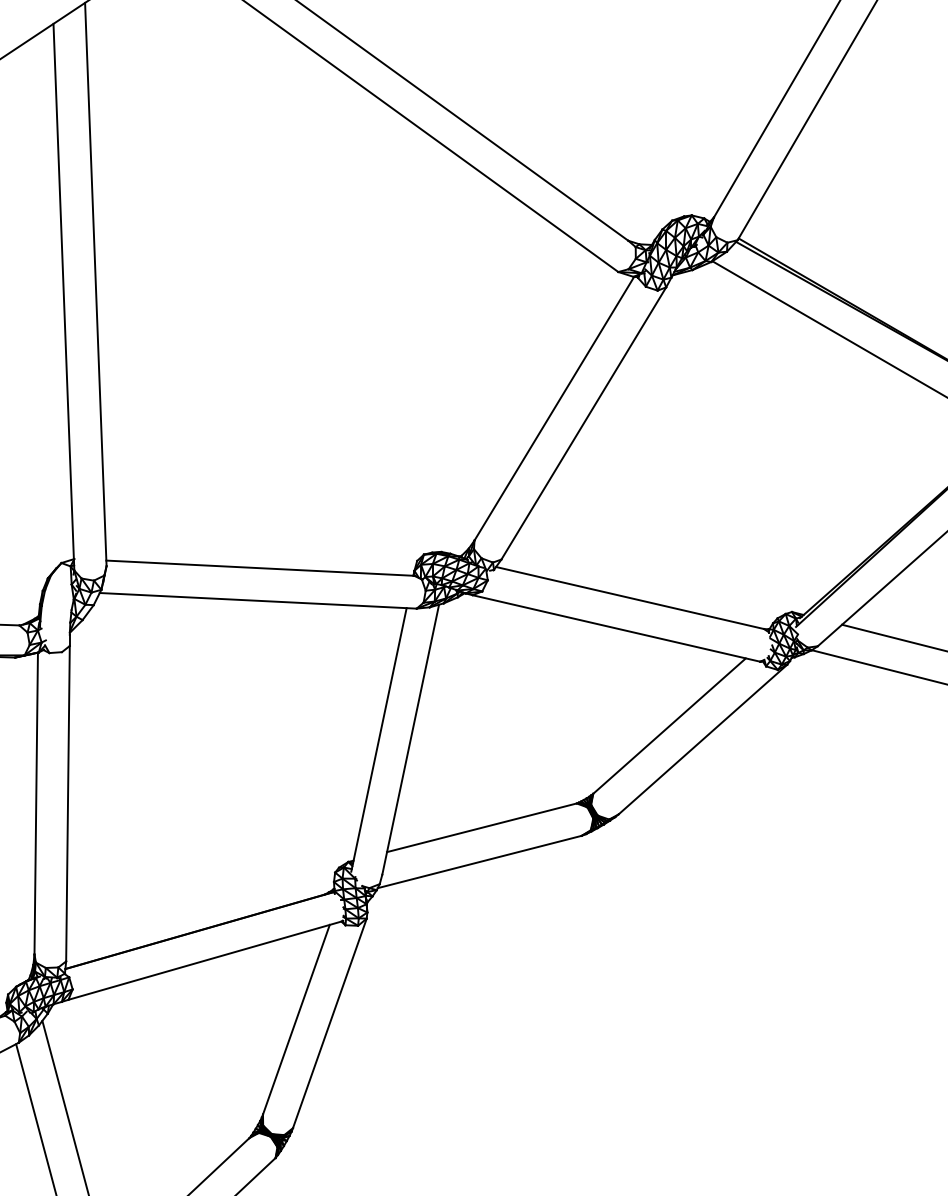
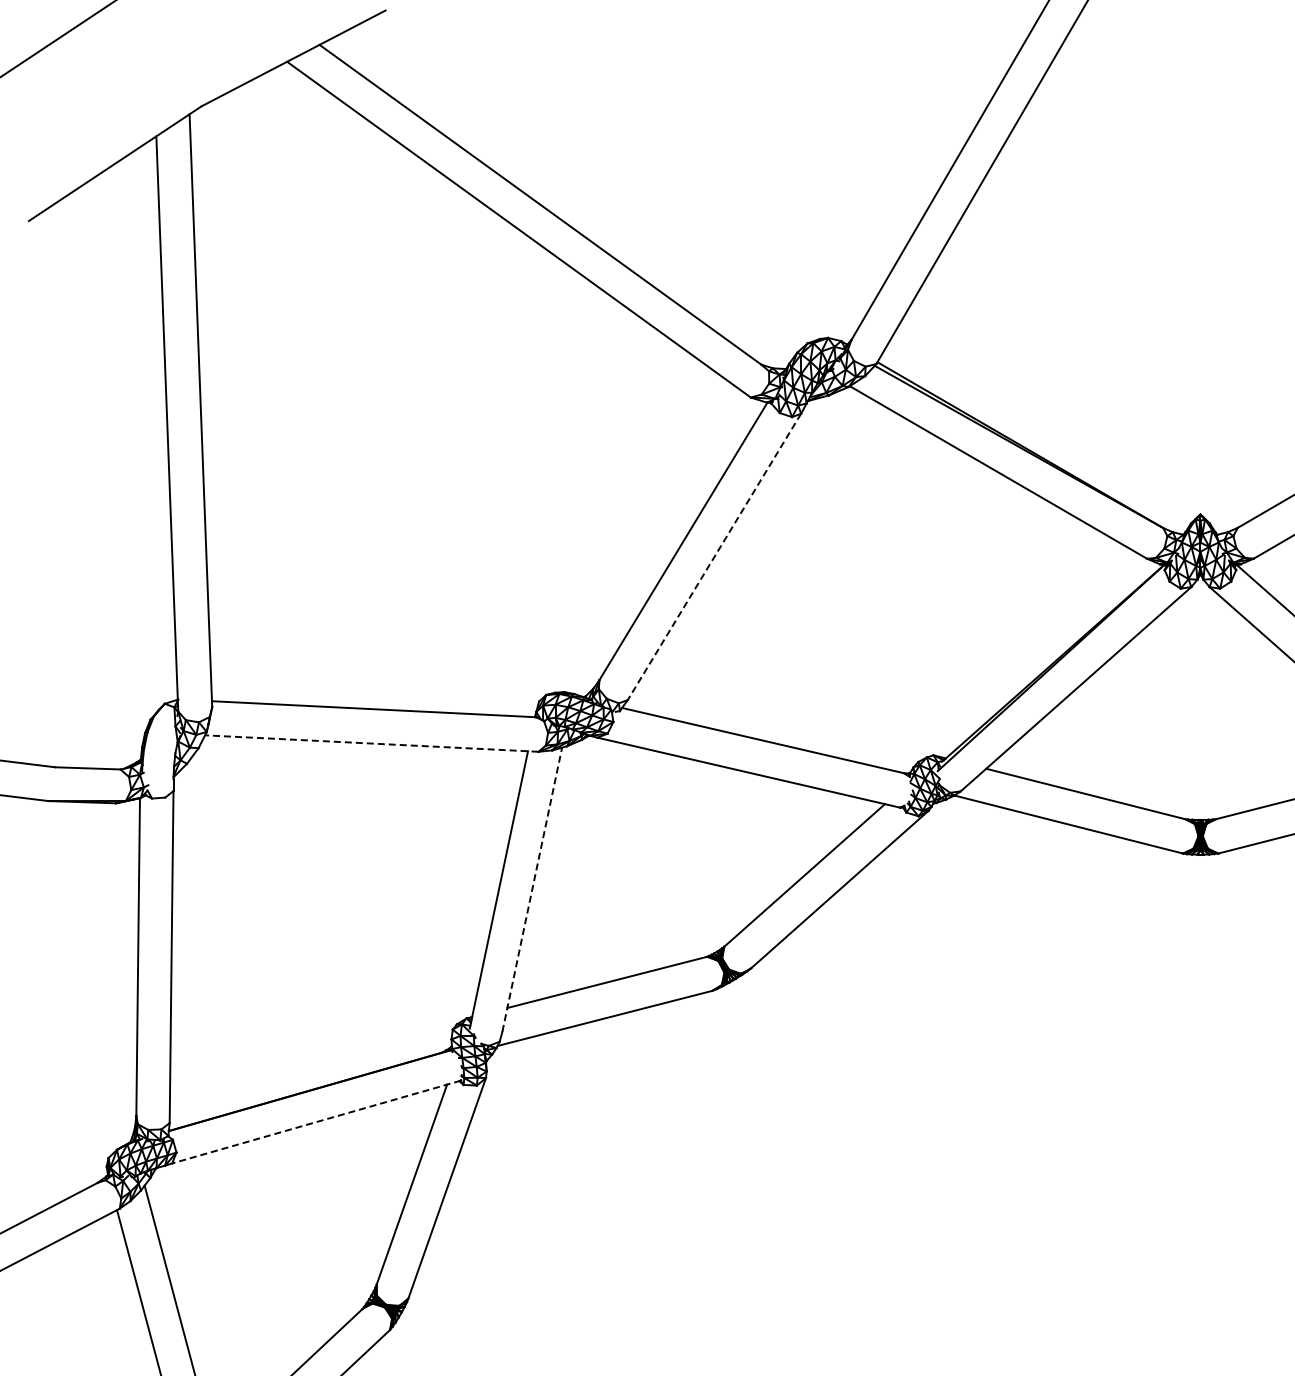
line: (583, 424) -> (714, 557), solid -> dashed
line: (257, 600) -> (371, 743), solid -> dashed
line: (410, 739) -> (532, 889), solid -> dashed
line: (205, 960) -> (316, 1122), solid -> dashed

